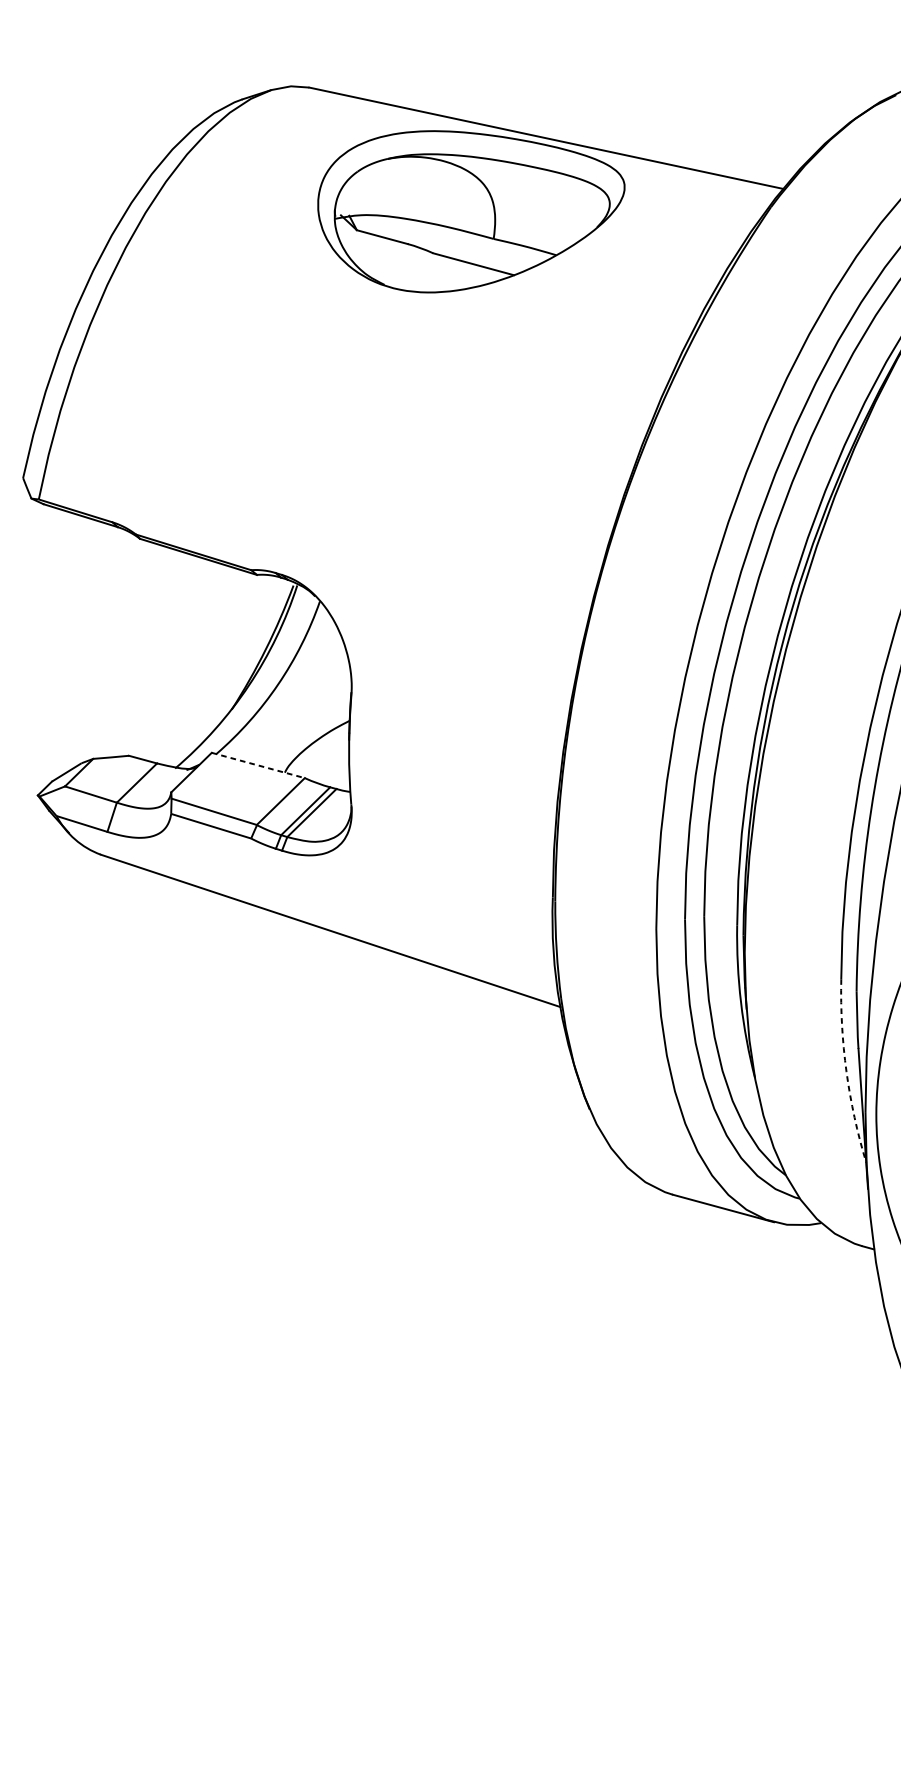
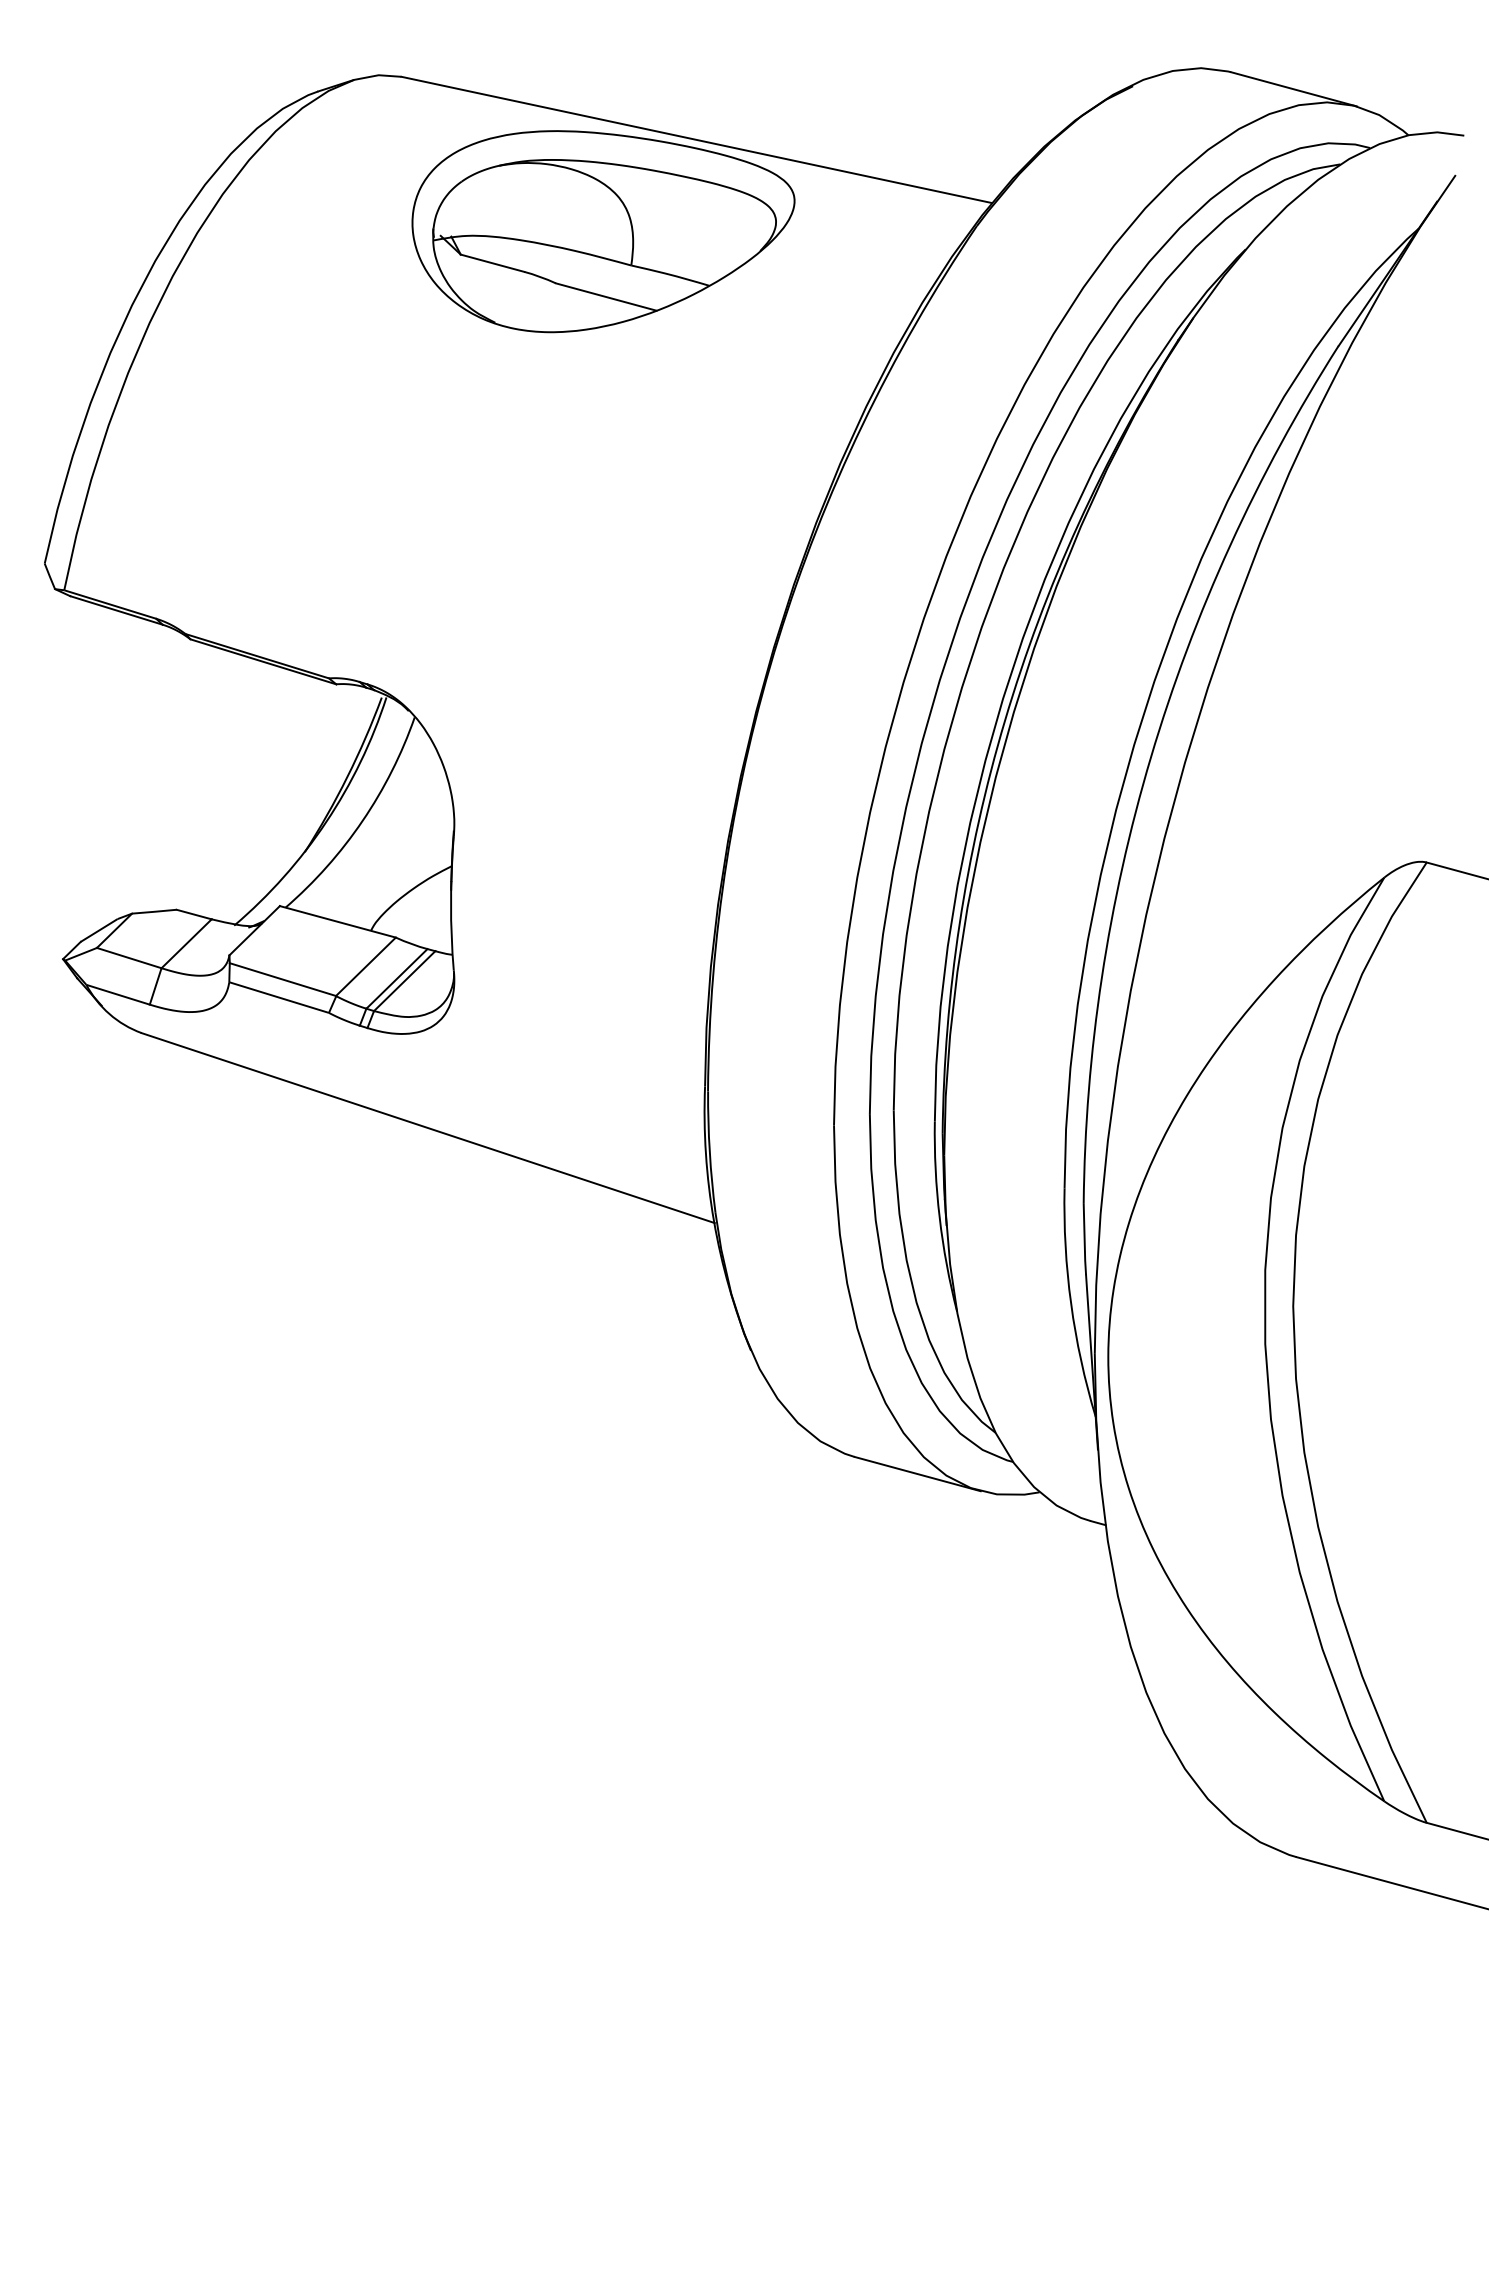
line: (258, 765) -> (338, 921), dashed -> solid
arc: (846, 1071) -> (1071, 1303), dashed -> solid

